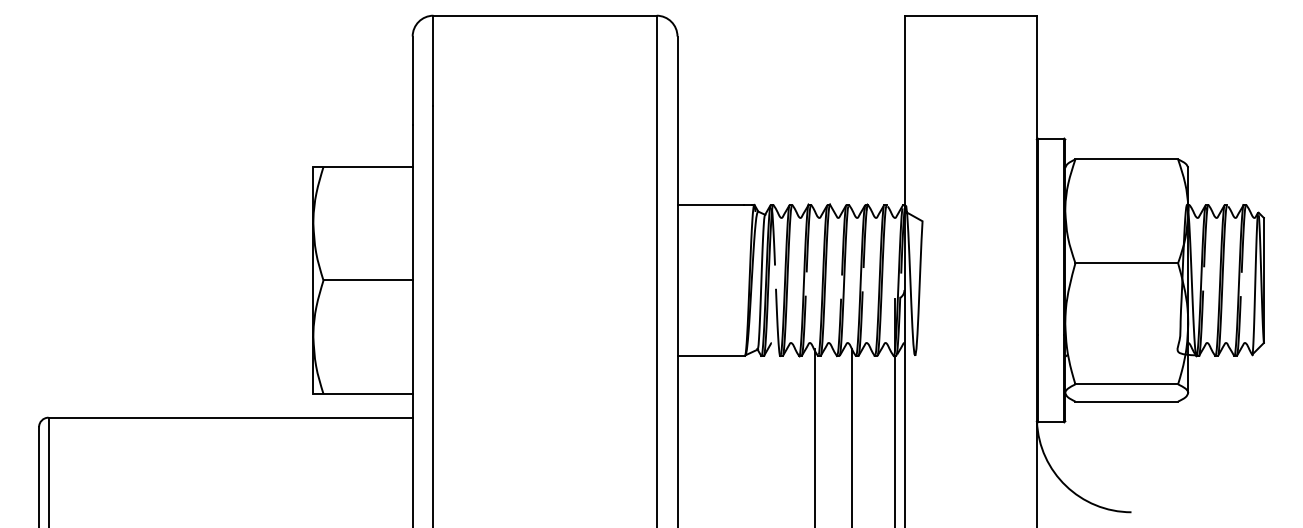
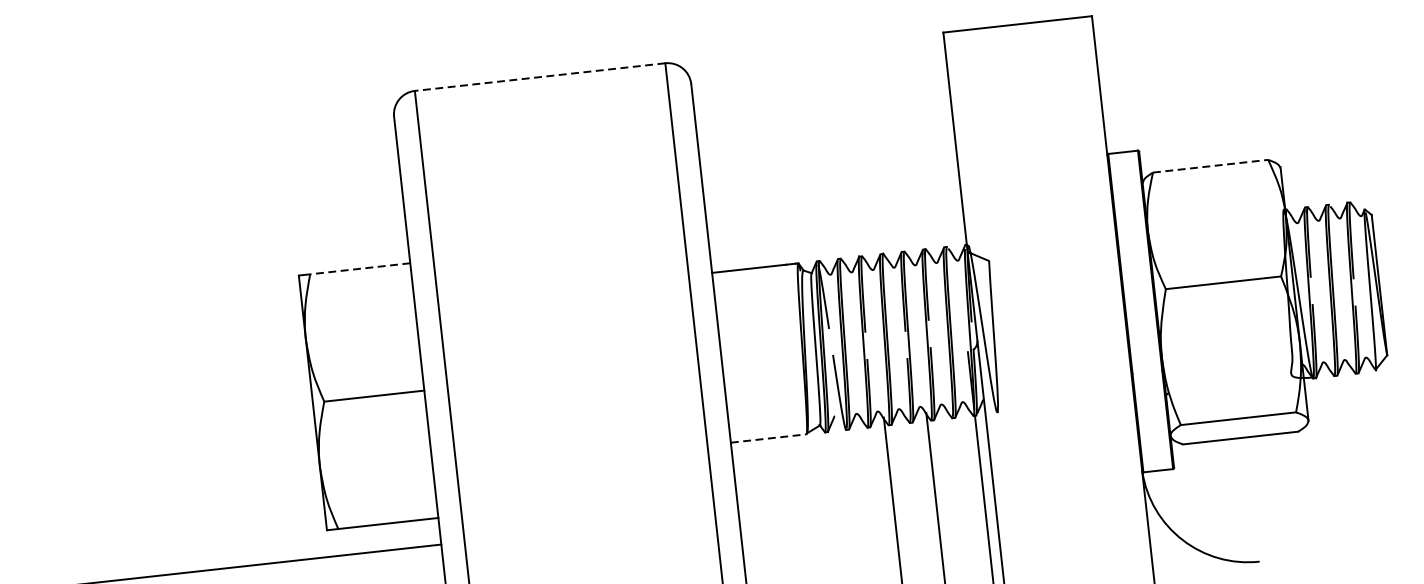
line: (545, 15) -> (540, 76), solid -> dashed
line: (1127, 159) -> (1211, 166), solid -> dashed
line: (368, 166) -> (360, 268), solid -> dashed
line: (711, 356) -> (769, 438), solid -> dashed

